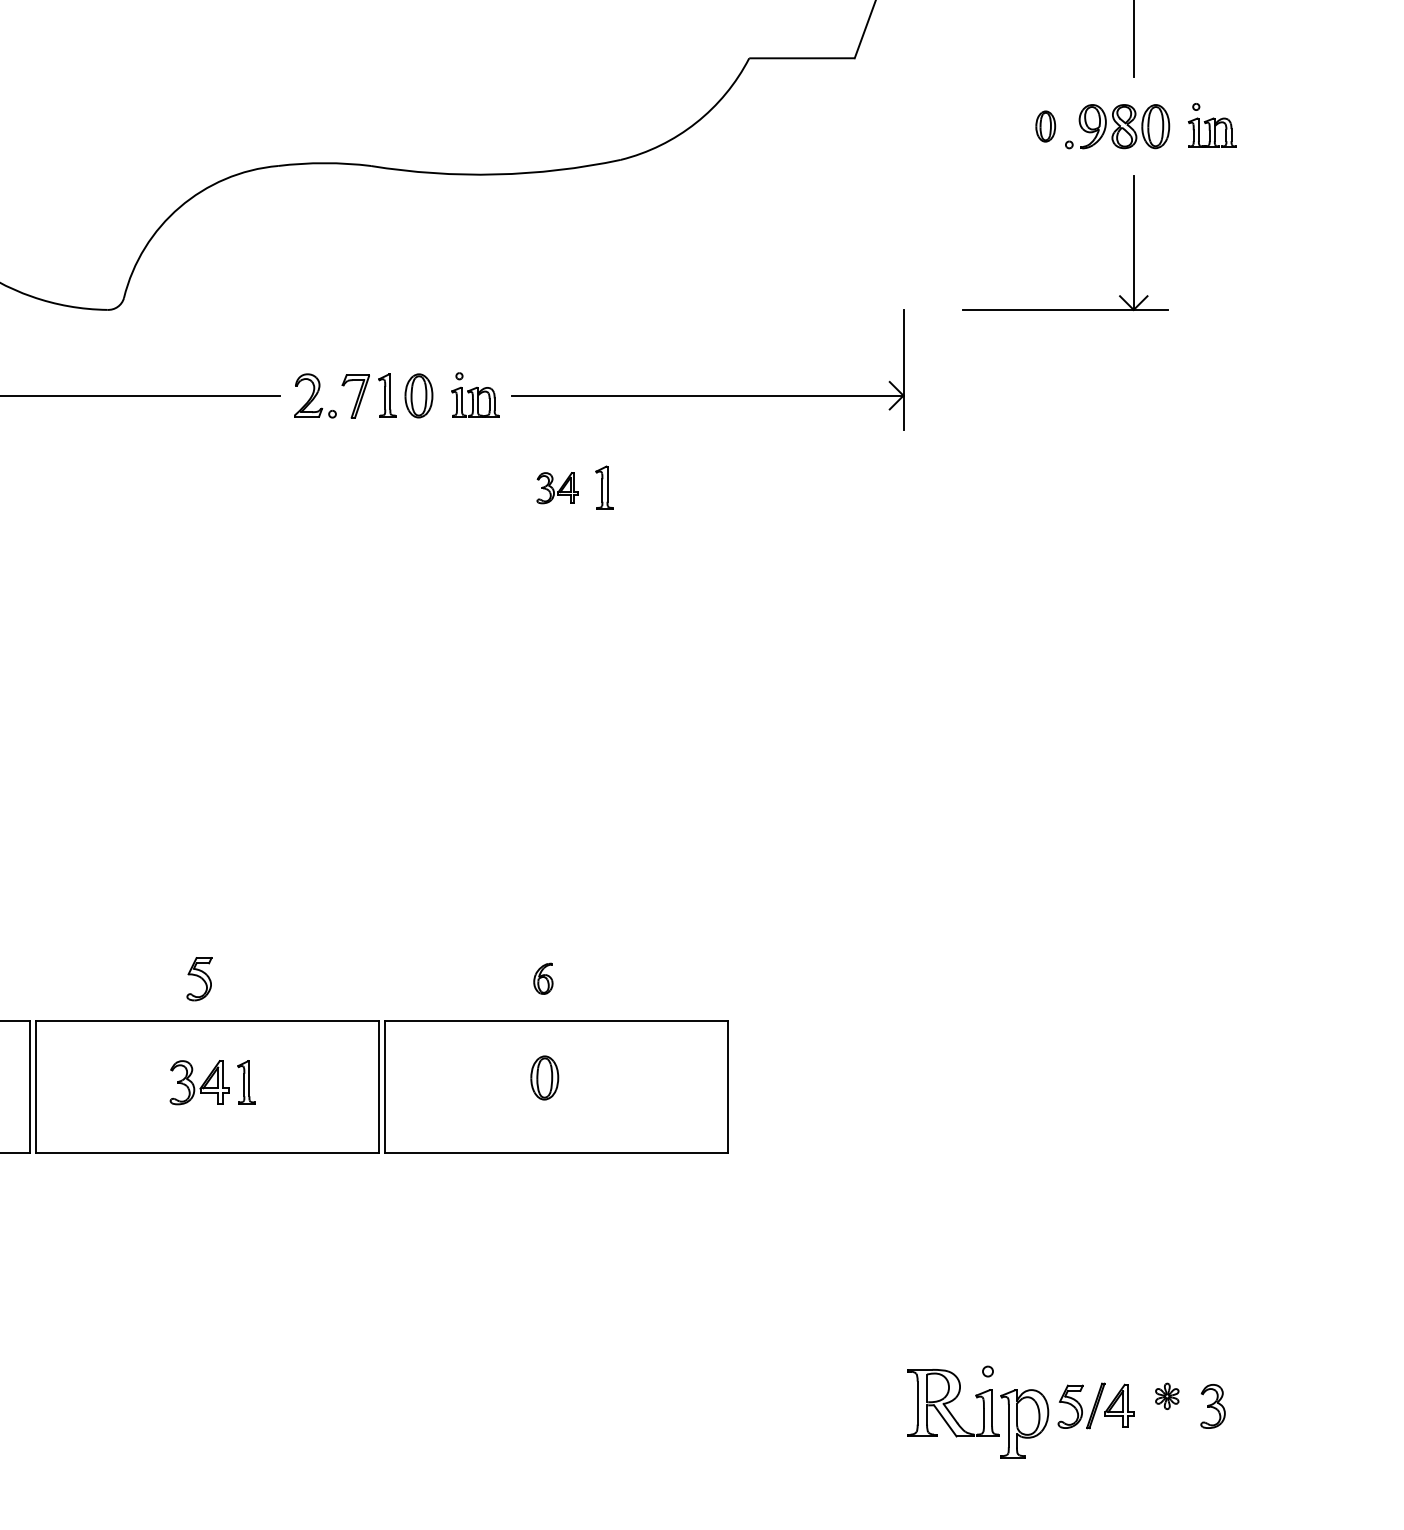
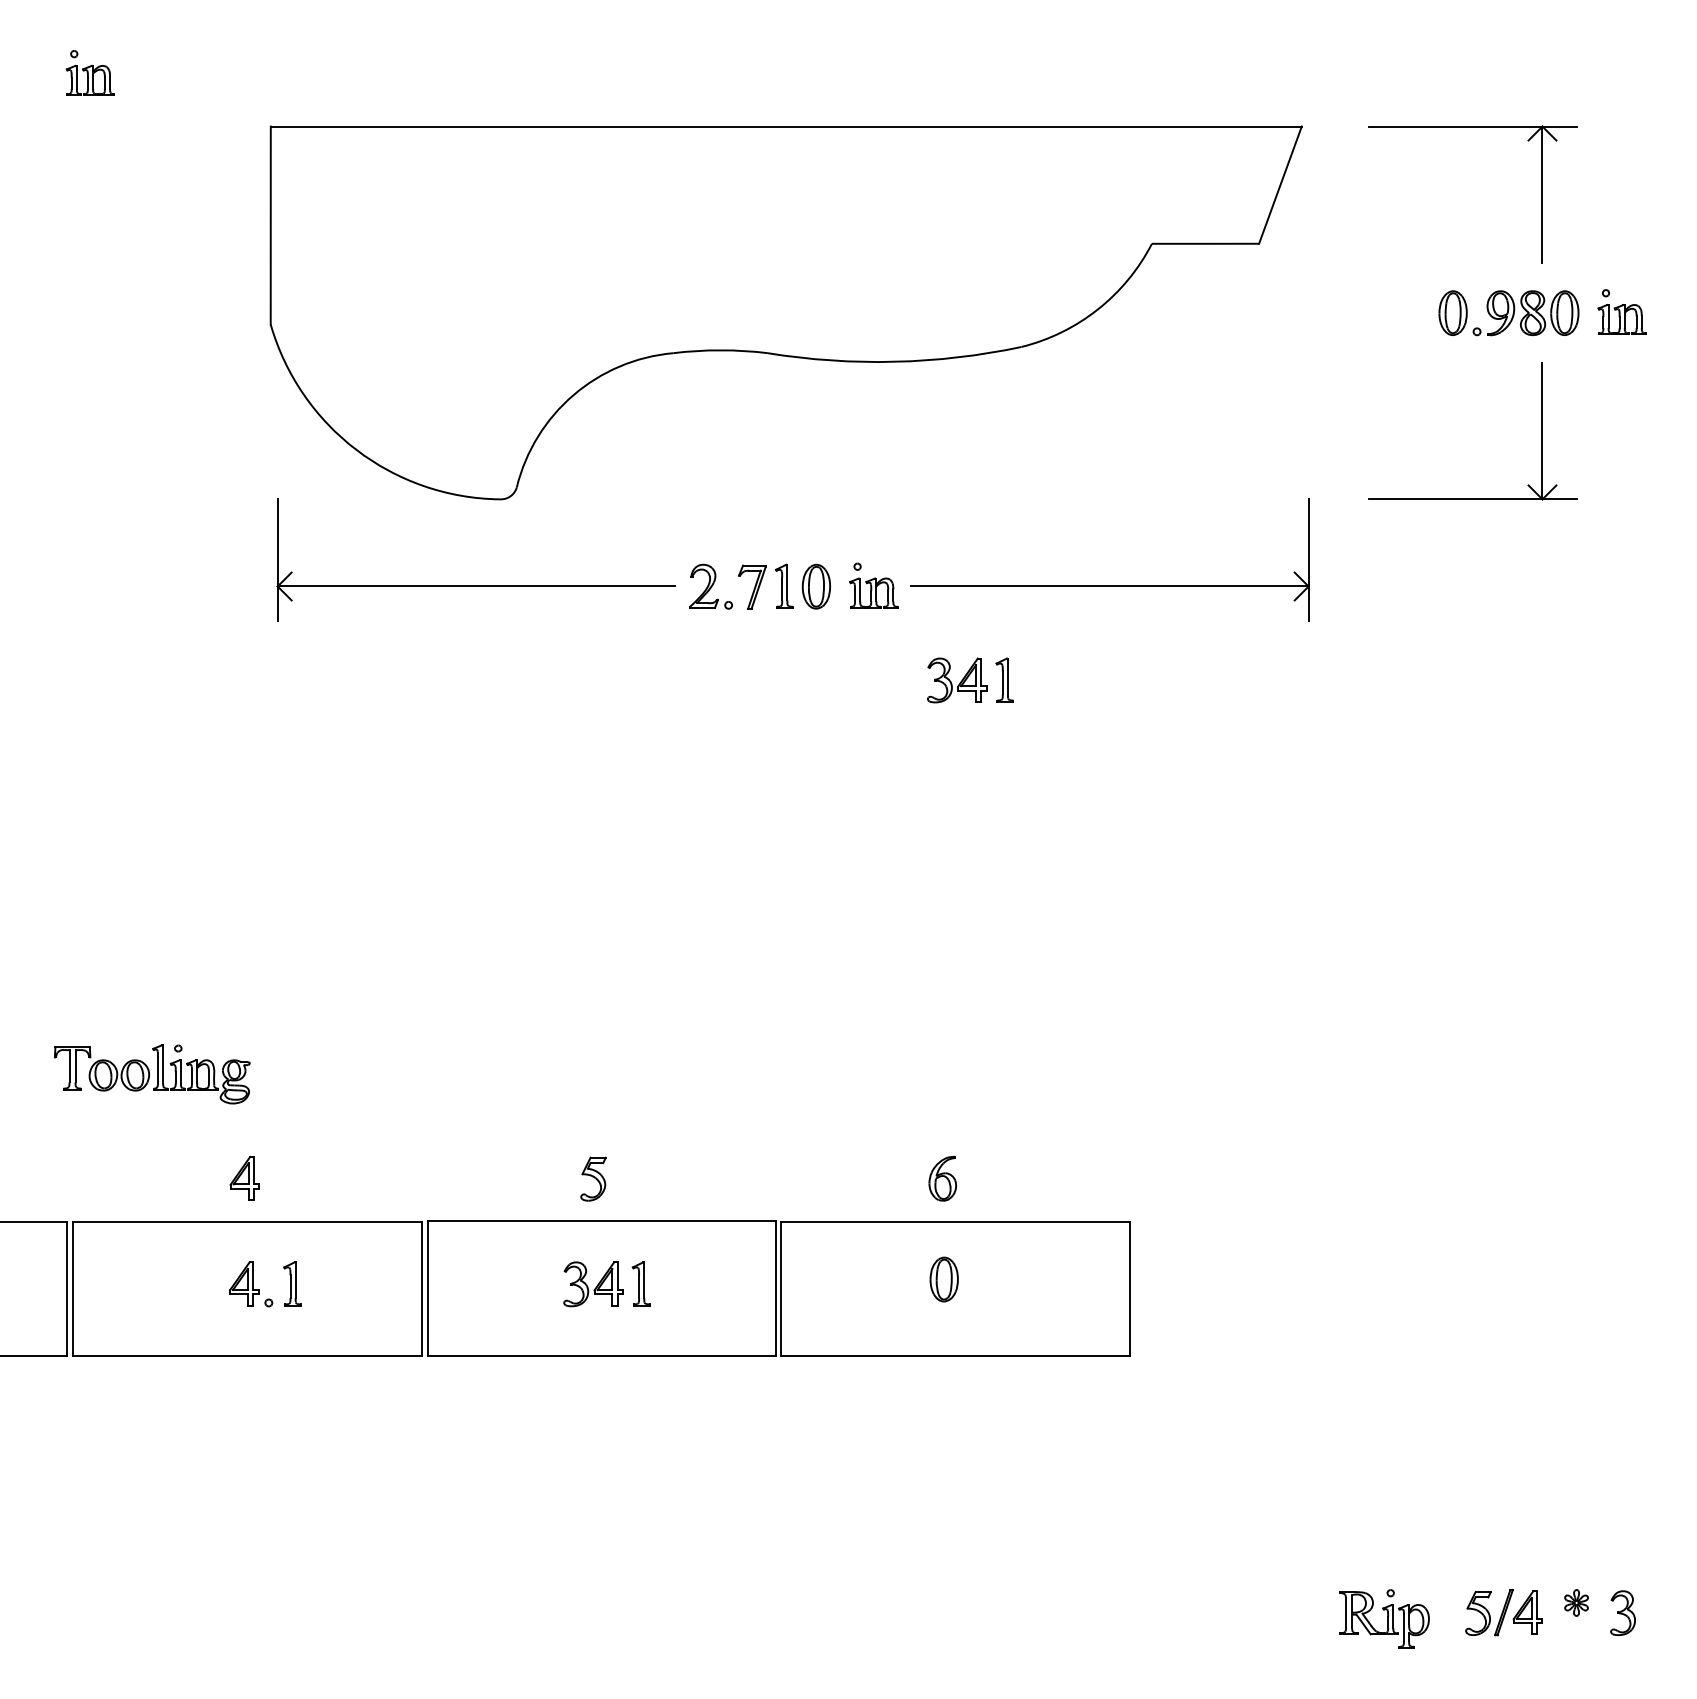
part: (1045, 125) -> (1452, 312), size x1.43
part: (557, 488) -> (957, 680), size x1.43
part: (543, 978) -> (942, 1178), size x1.43
part: (978, 1411) -> (1384, 1618), size x0.62

